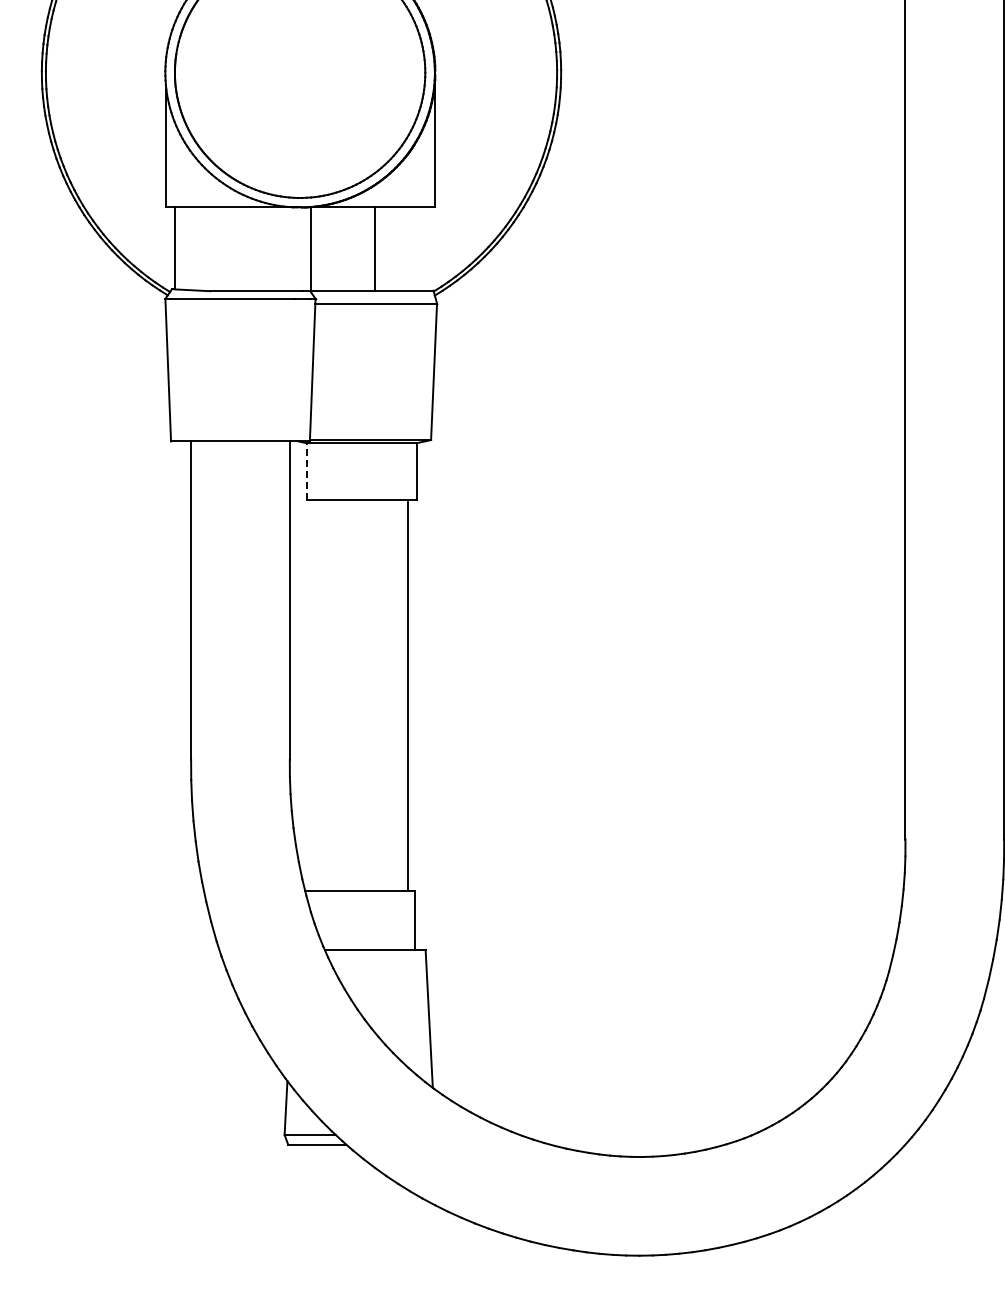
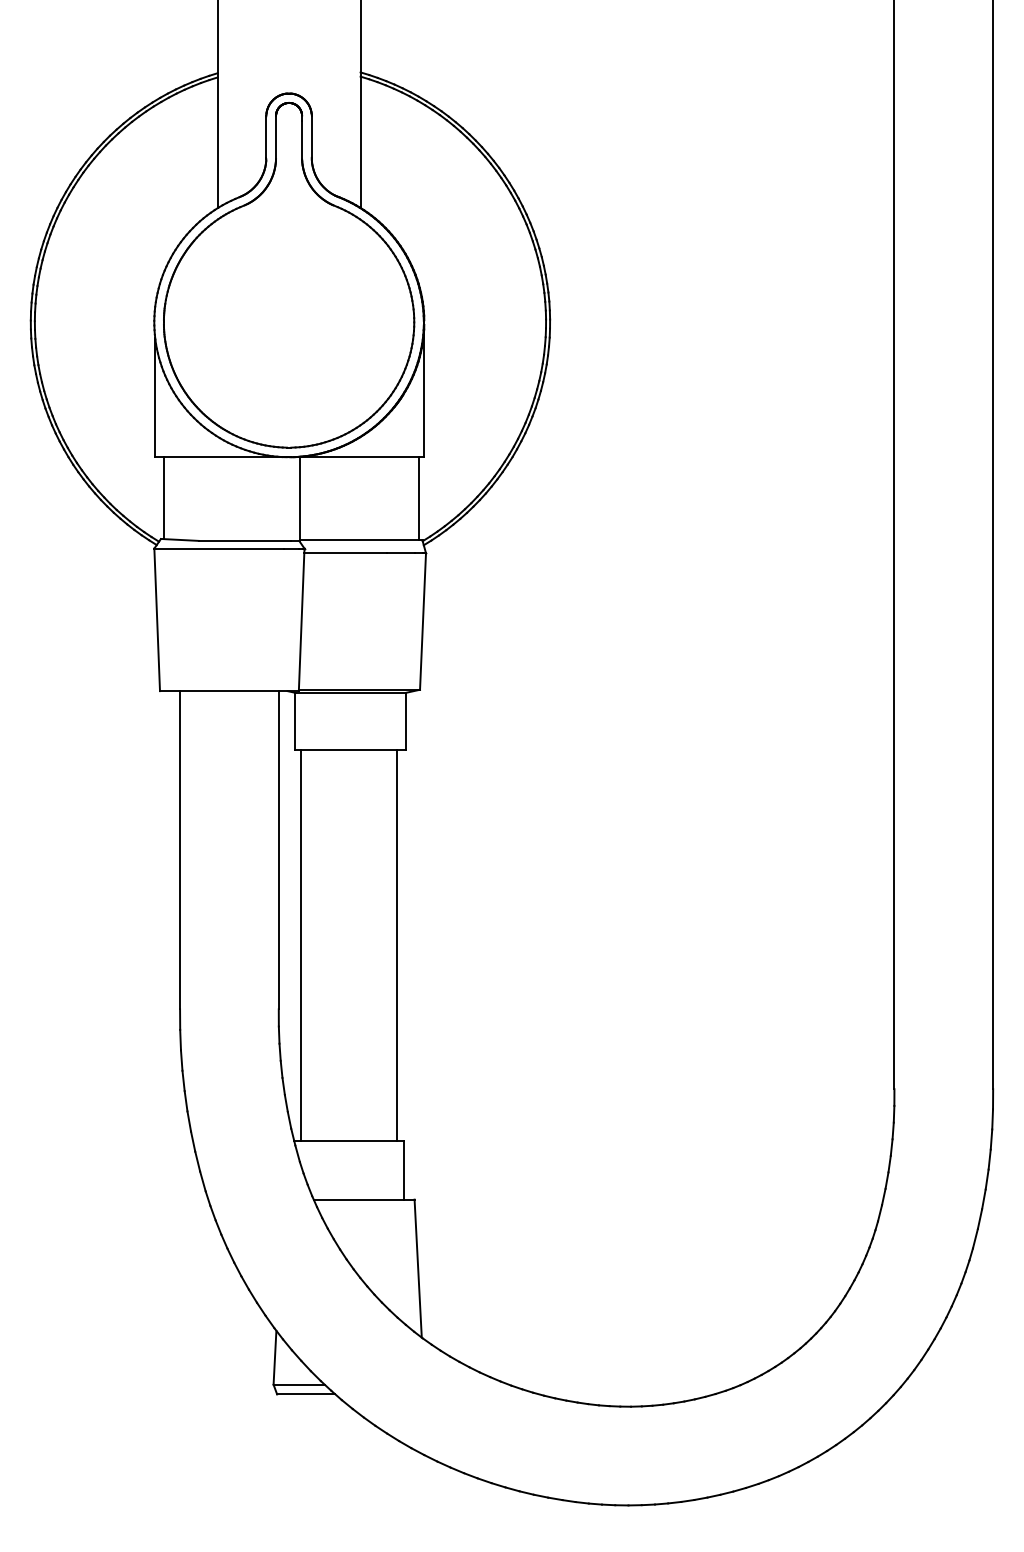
line: (375, 248) -> (419, 498), moved
line: (306, 471) -> (295, 721), dashed -> solid
line: (311, 695) -> (300, 945), added

